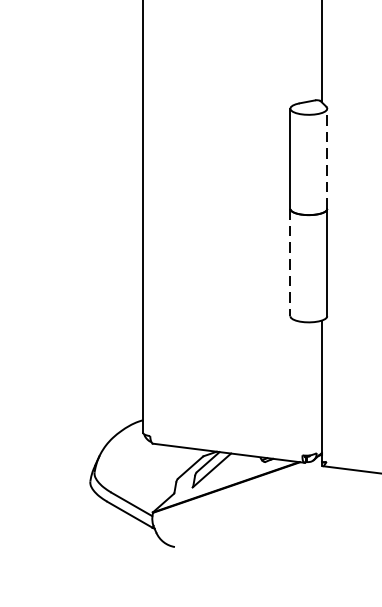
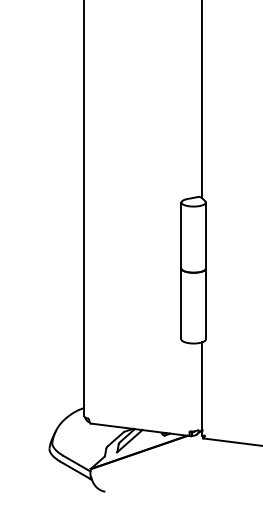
line: (326, 158) -> (205, 235), dashed -> solid
line: (290, 263) -> (181, 304), dashed -> solid

